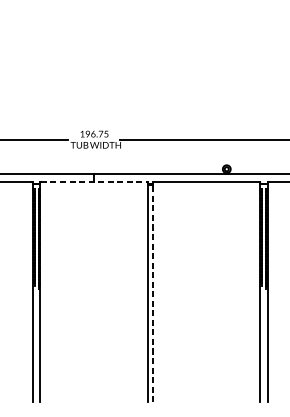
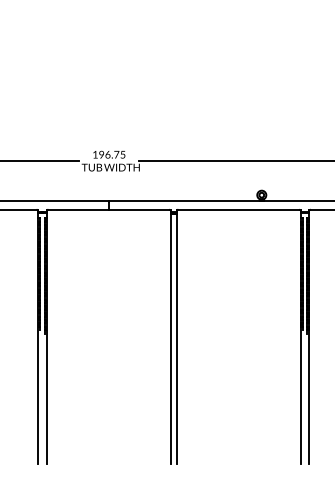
line: (94, 181) -> (109, 209), dashed -> solid
line: (152, 291) -> (176, 336), dashed -> solid

